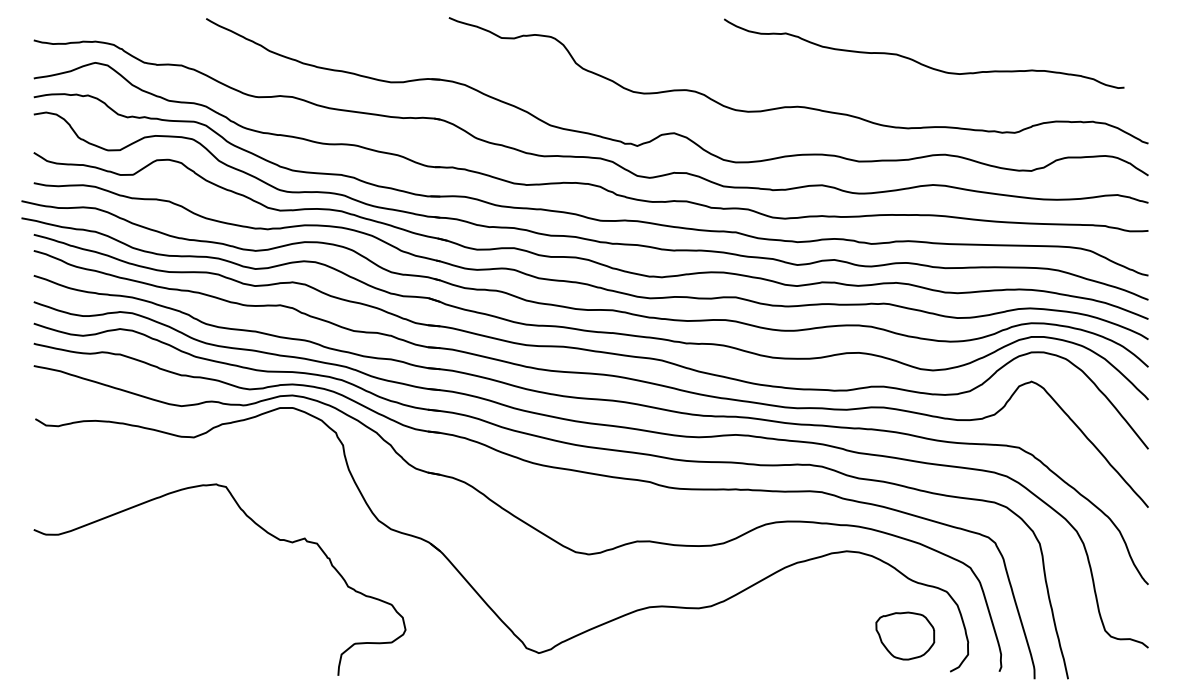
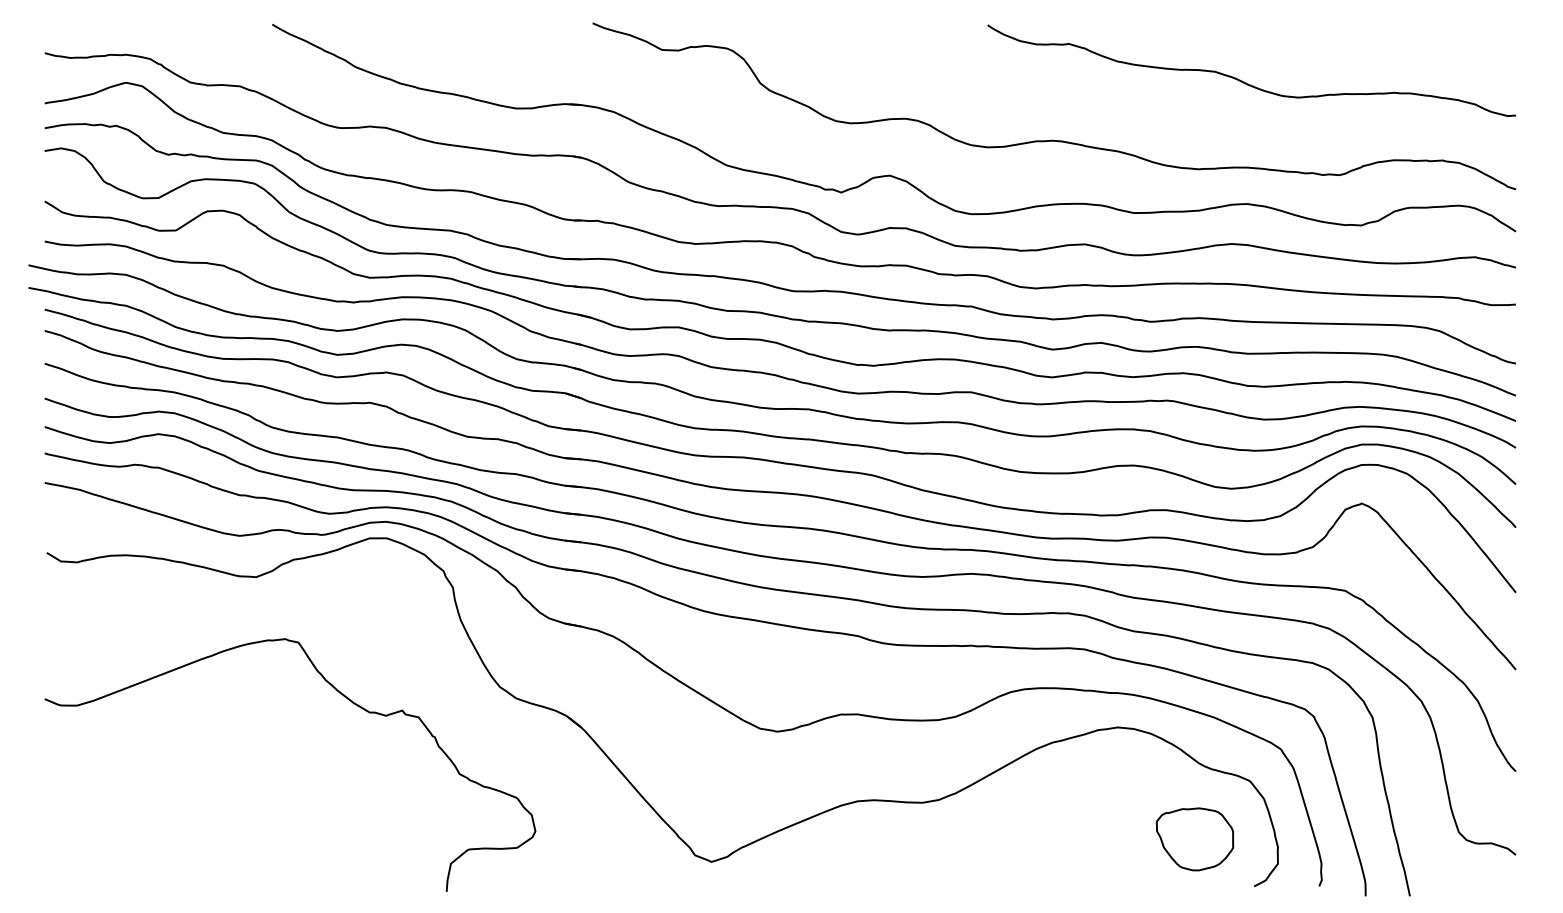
curve: (920, 62) -> (1246, 82), moved

